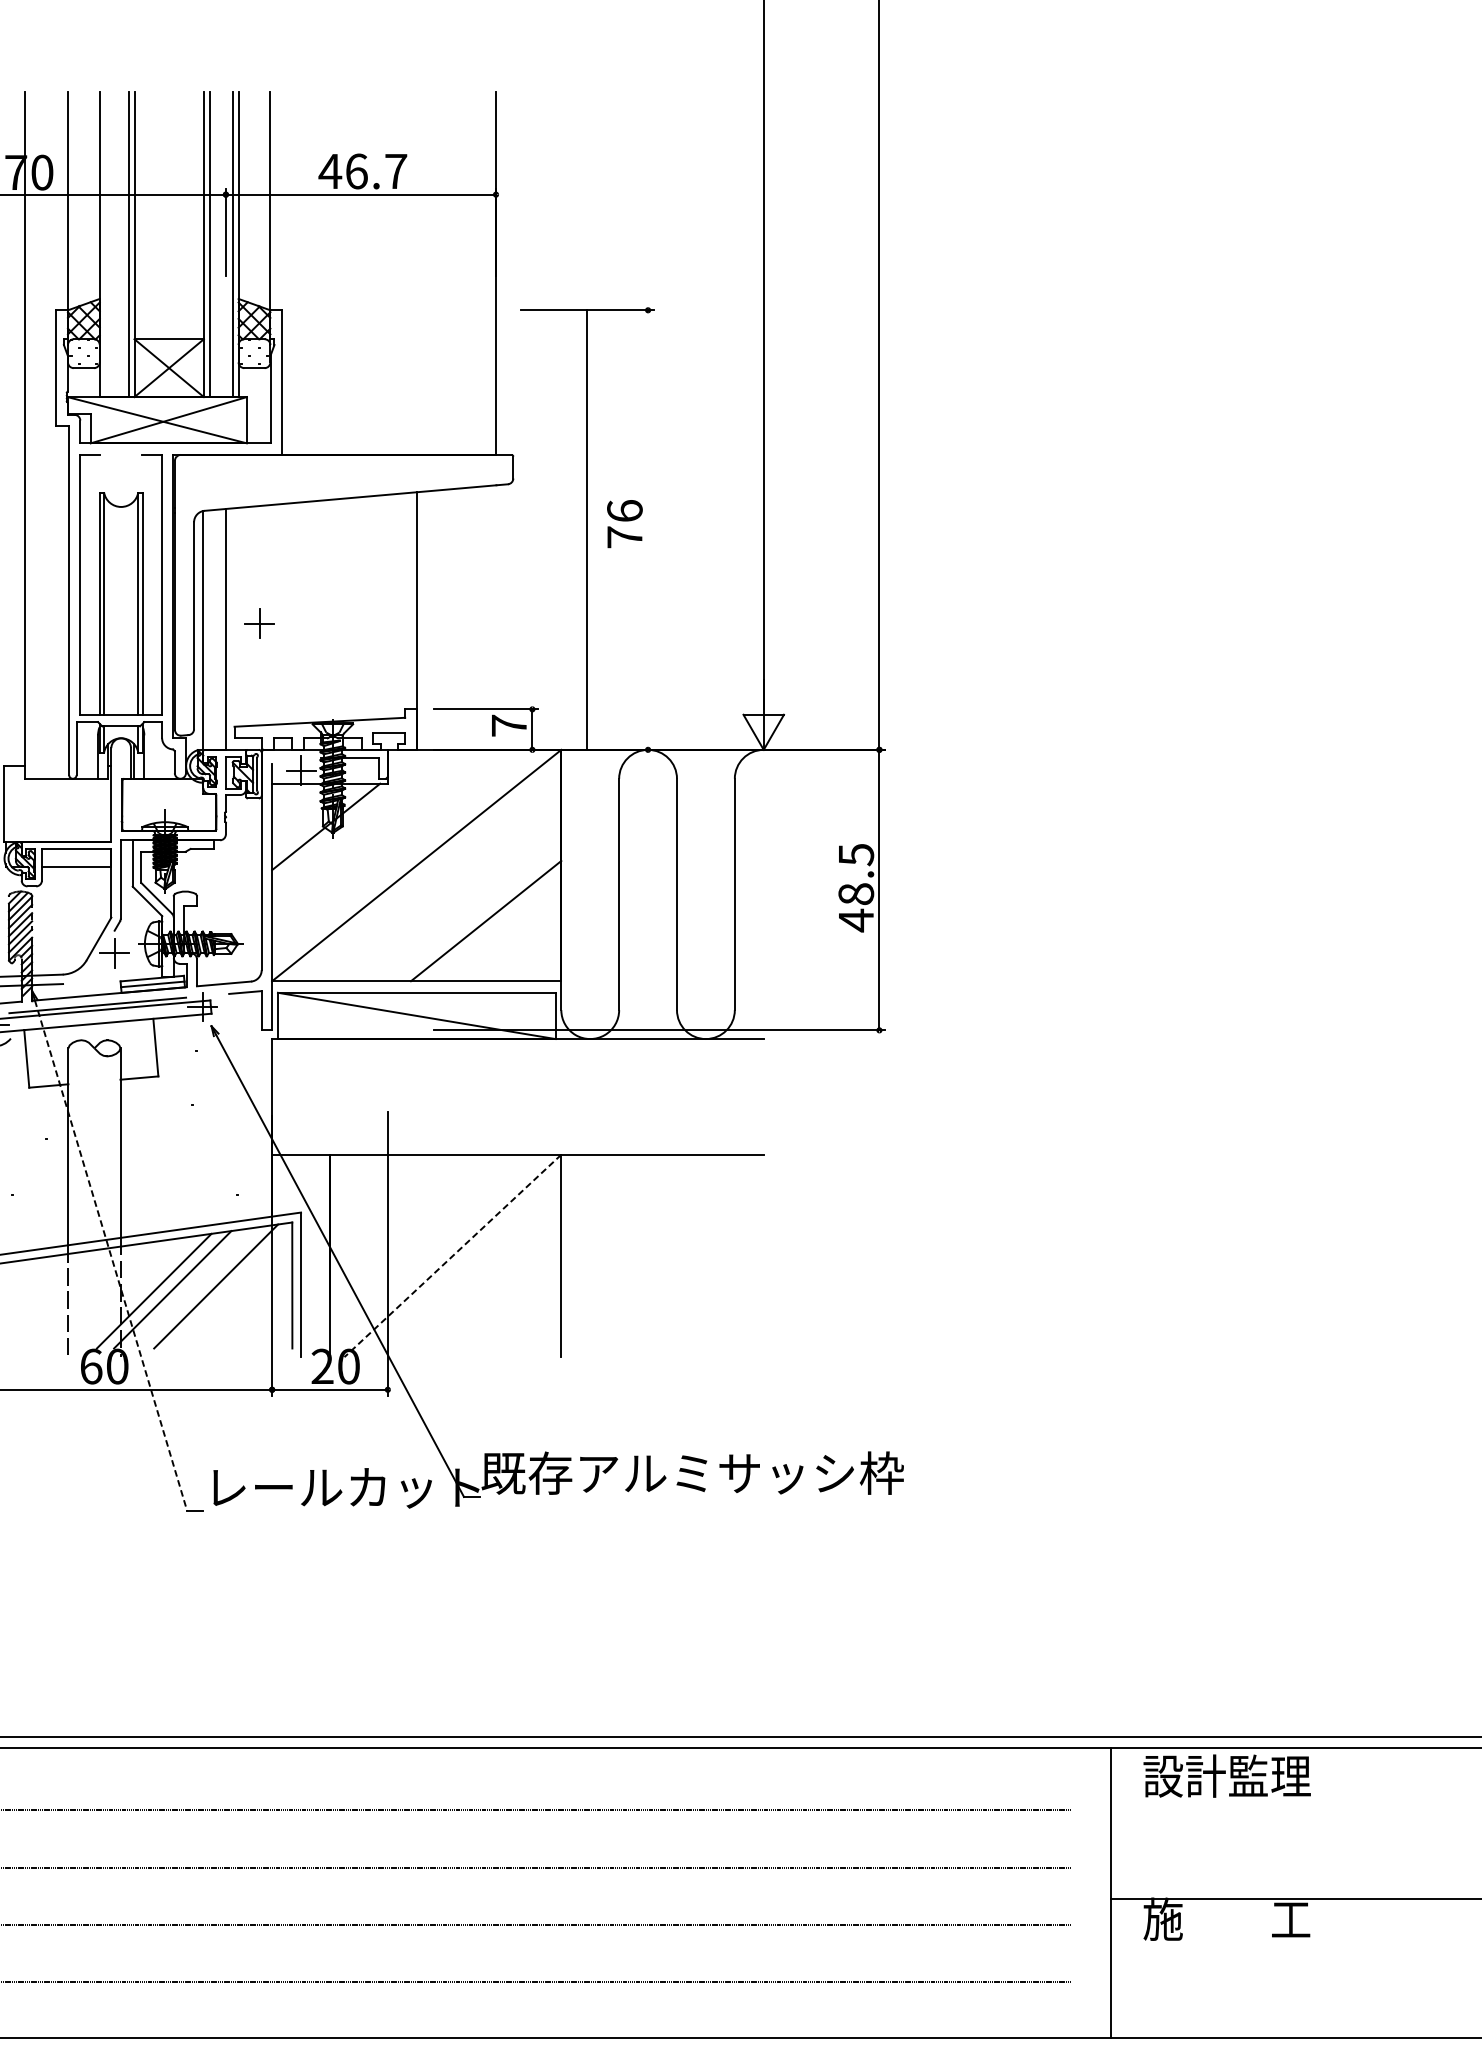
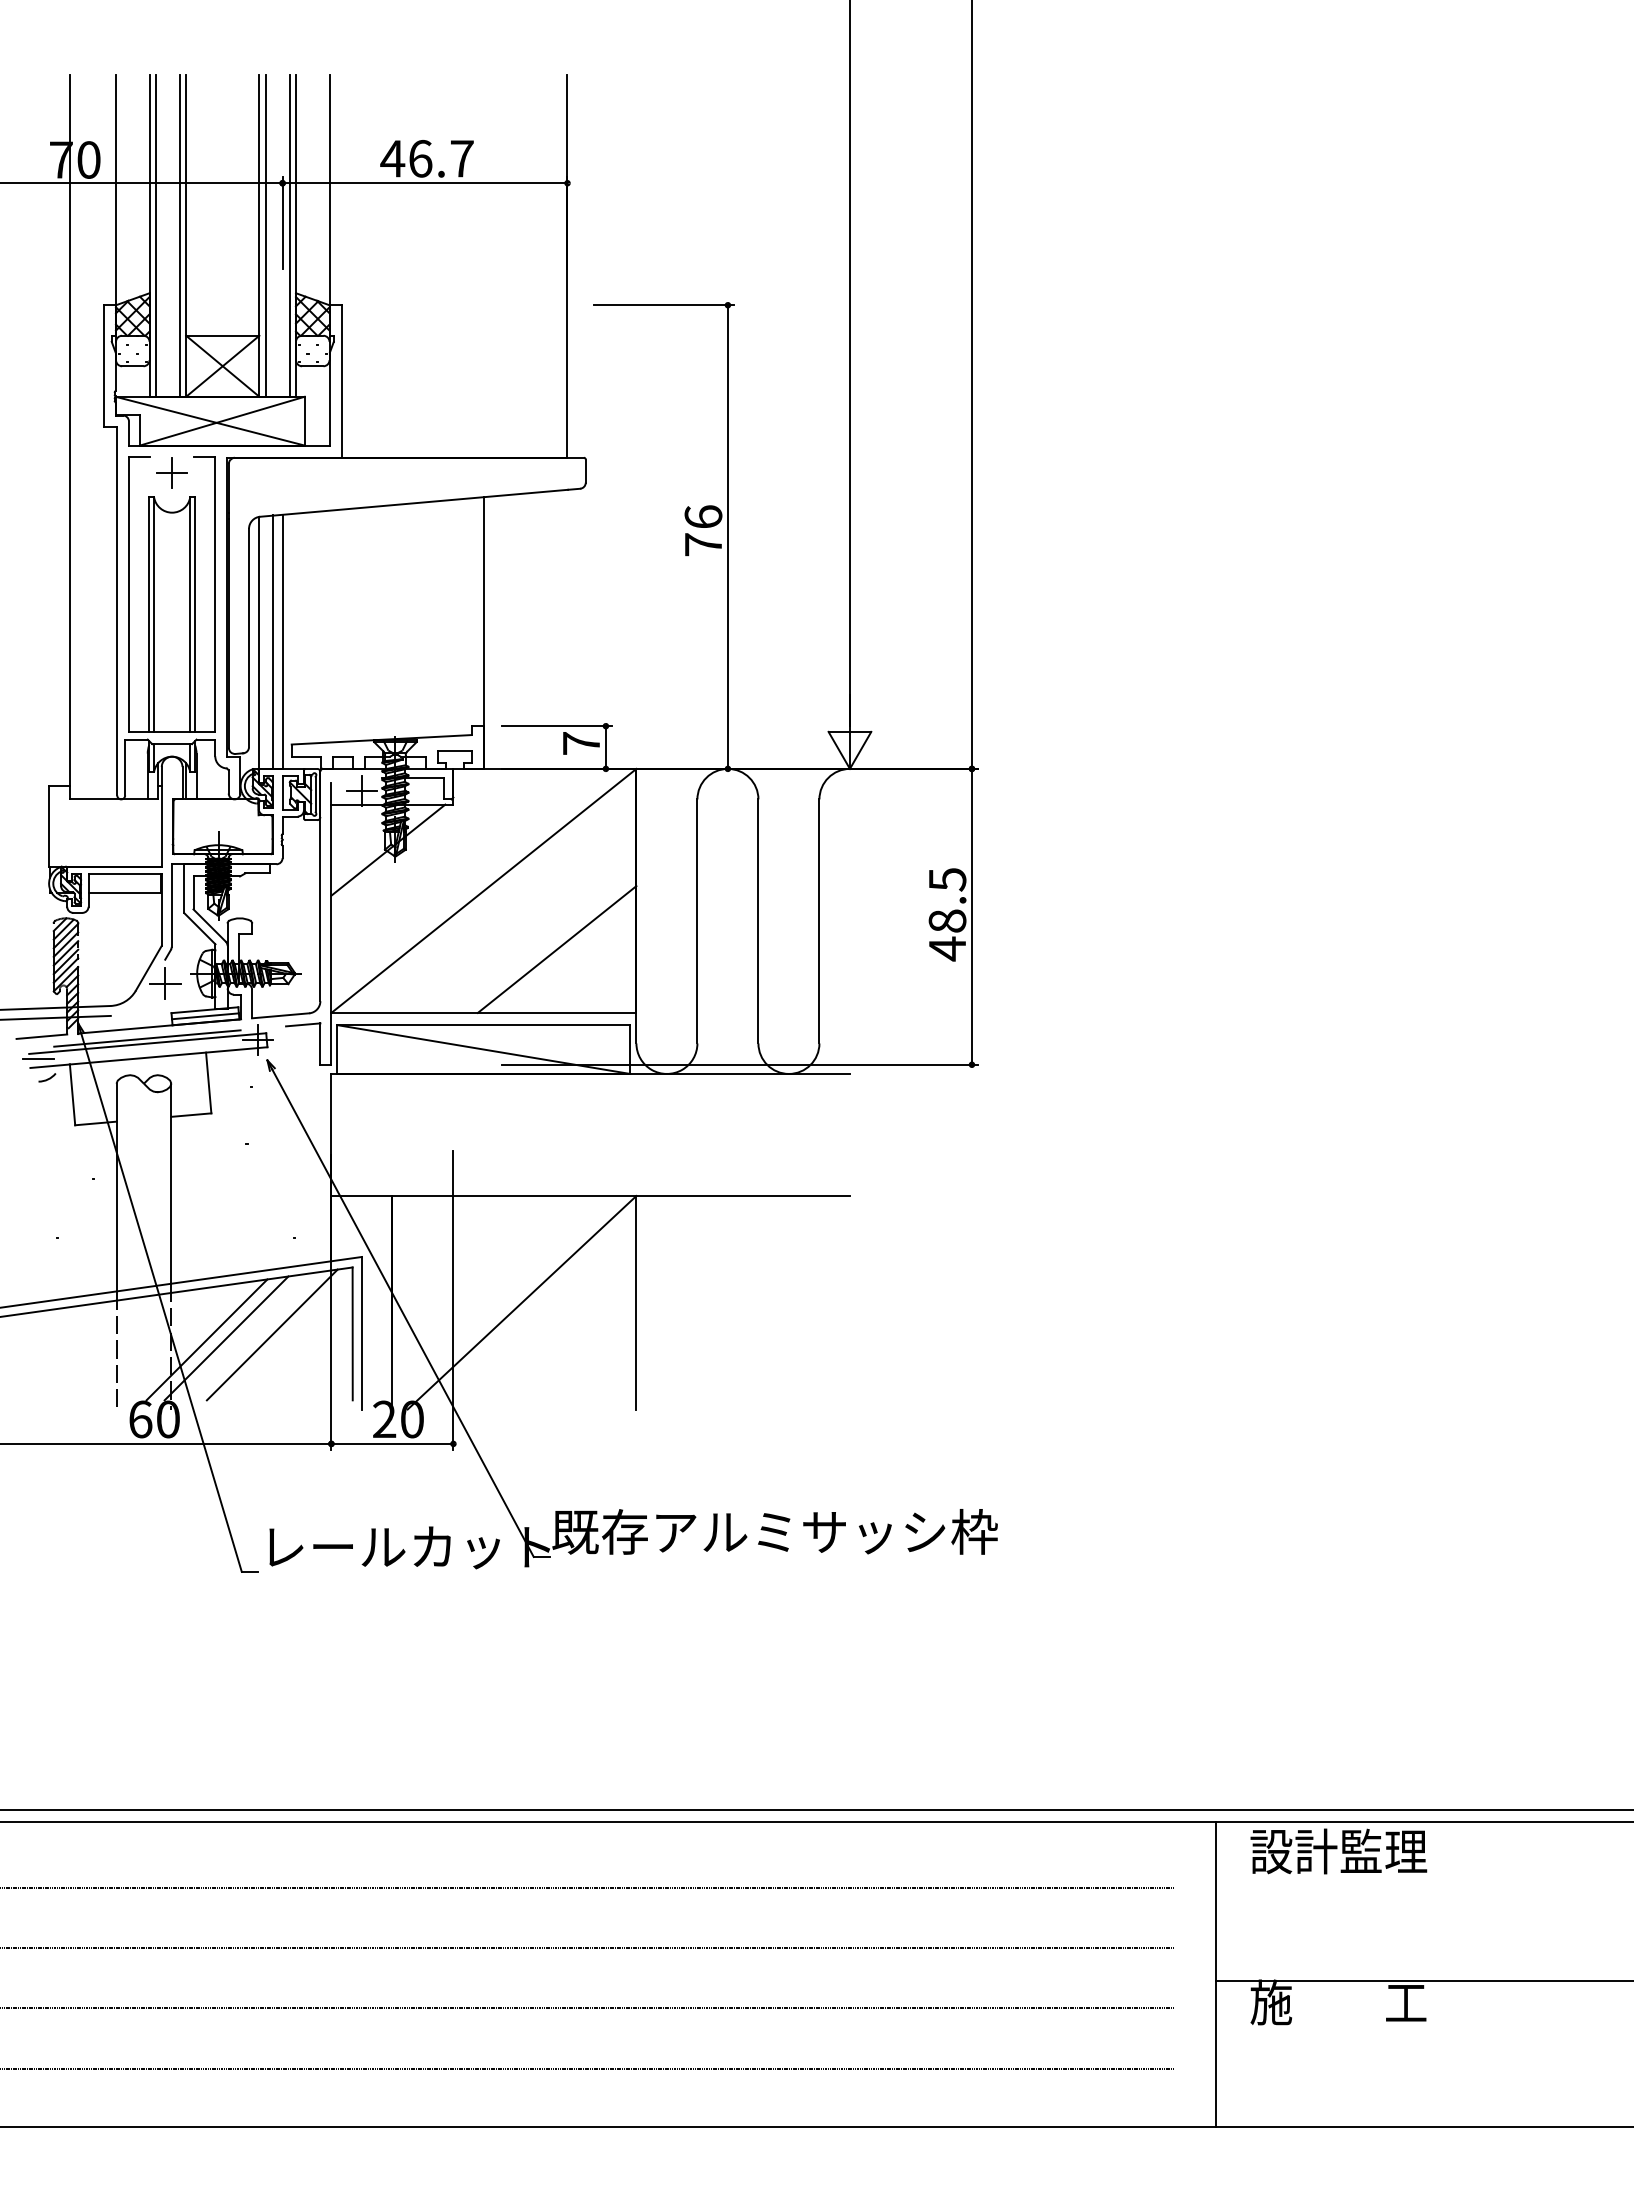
line: (105, 244) -> (155, 235), added
line: (586, 529) -> (727, 536), moved
part: (258, 623) -> (171, 472), moved
line: (216, 629) -> (272, 641), added
line: (111, 1256) -> (161, 1303), dashed -> solid
line: (452, 1256) -> (521, 1303), dashed -> solid

